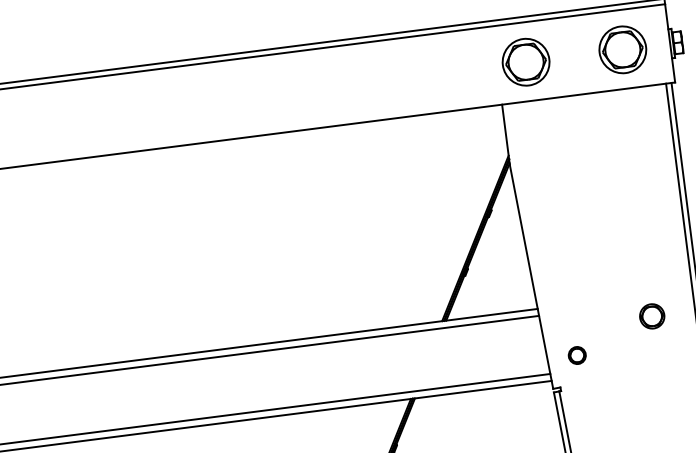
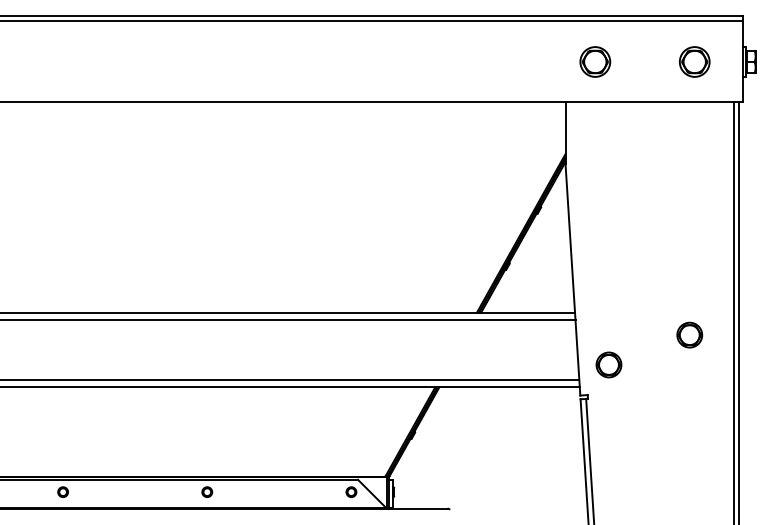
part: (622, 49) -> (694, 61), size x0.62
part: (526, 61) -> (595, 61), size x0.62
part: (576, 355) -> (608, 364), size x1.43

